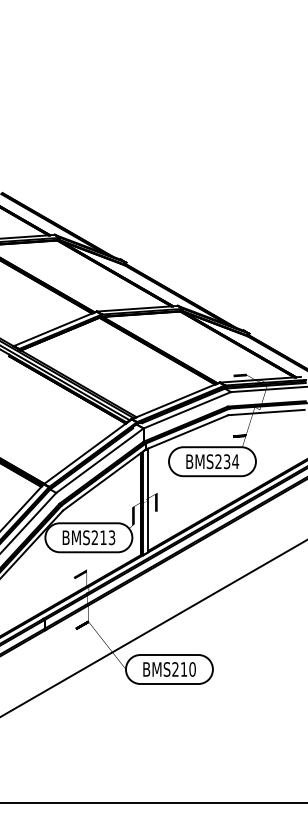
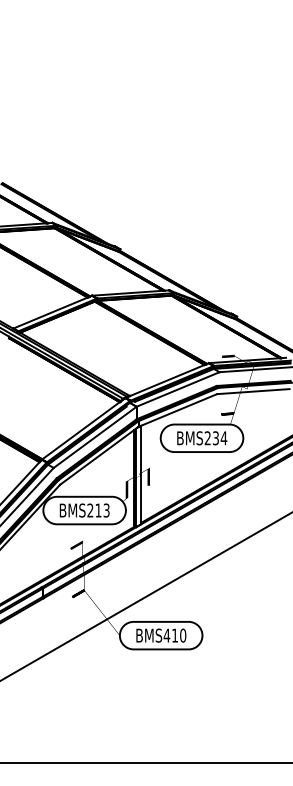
text: (175, 669) -> (166, 635), BMS210 -> BMS410

